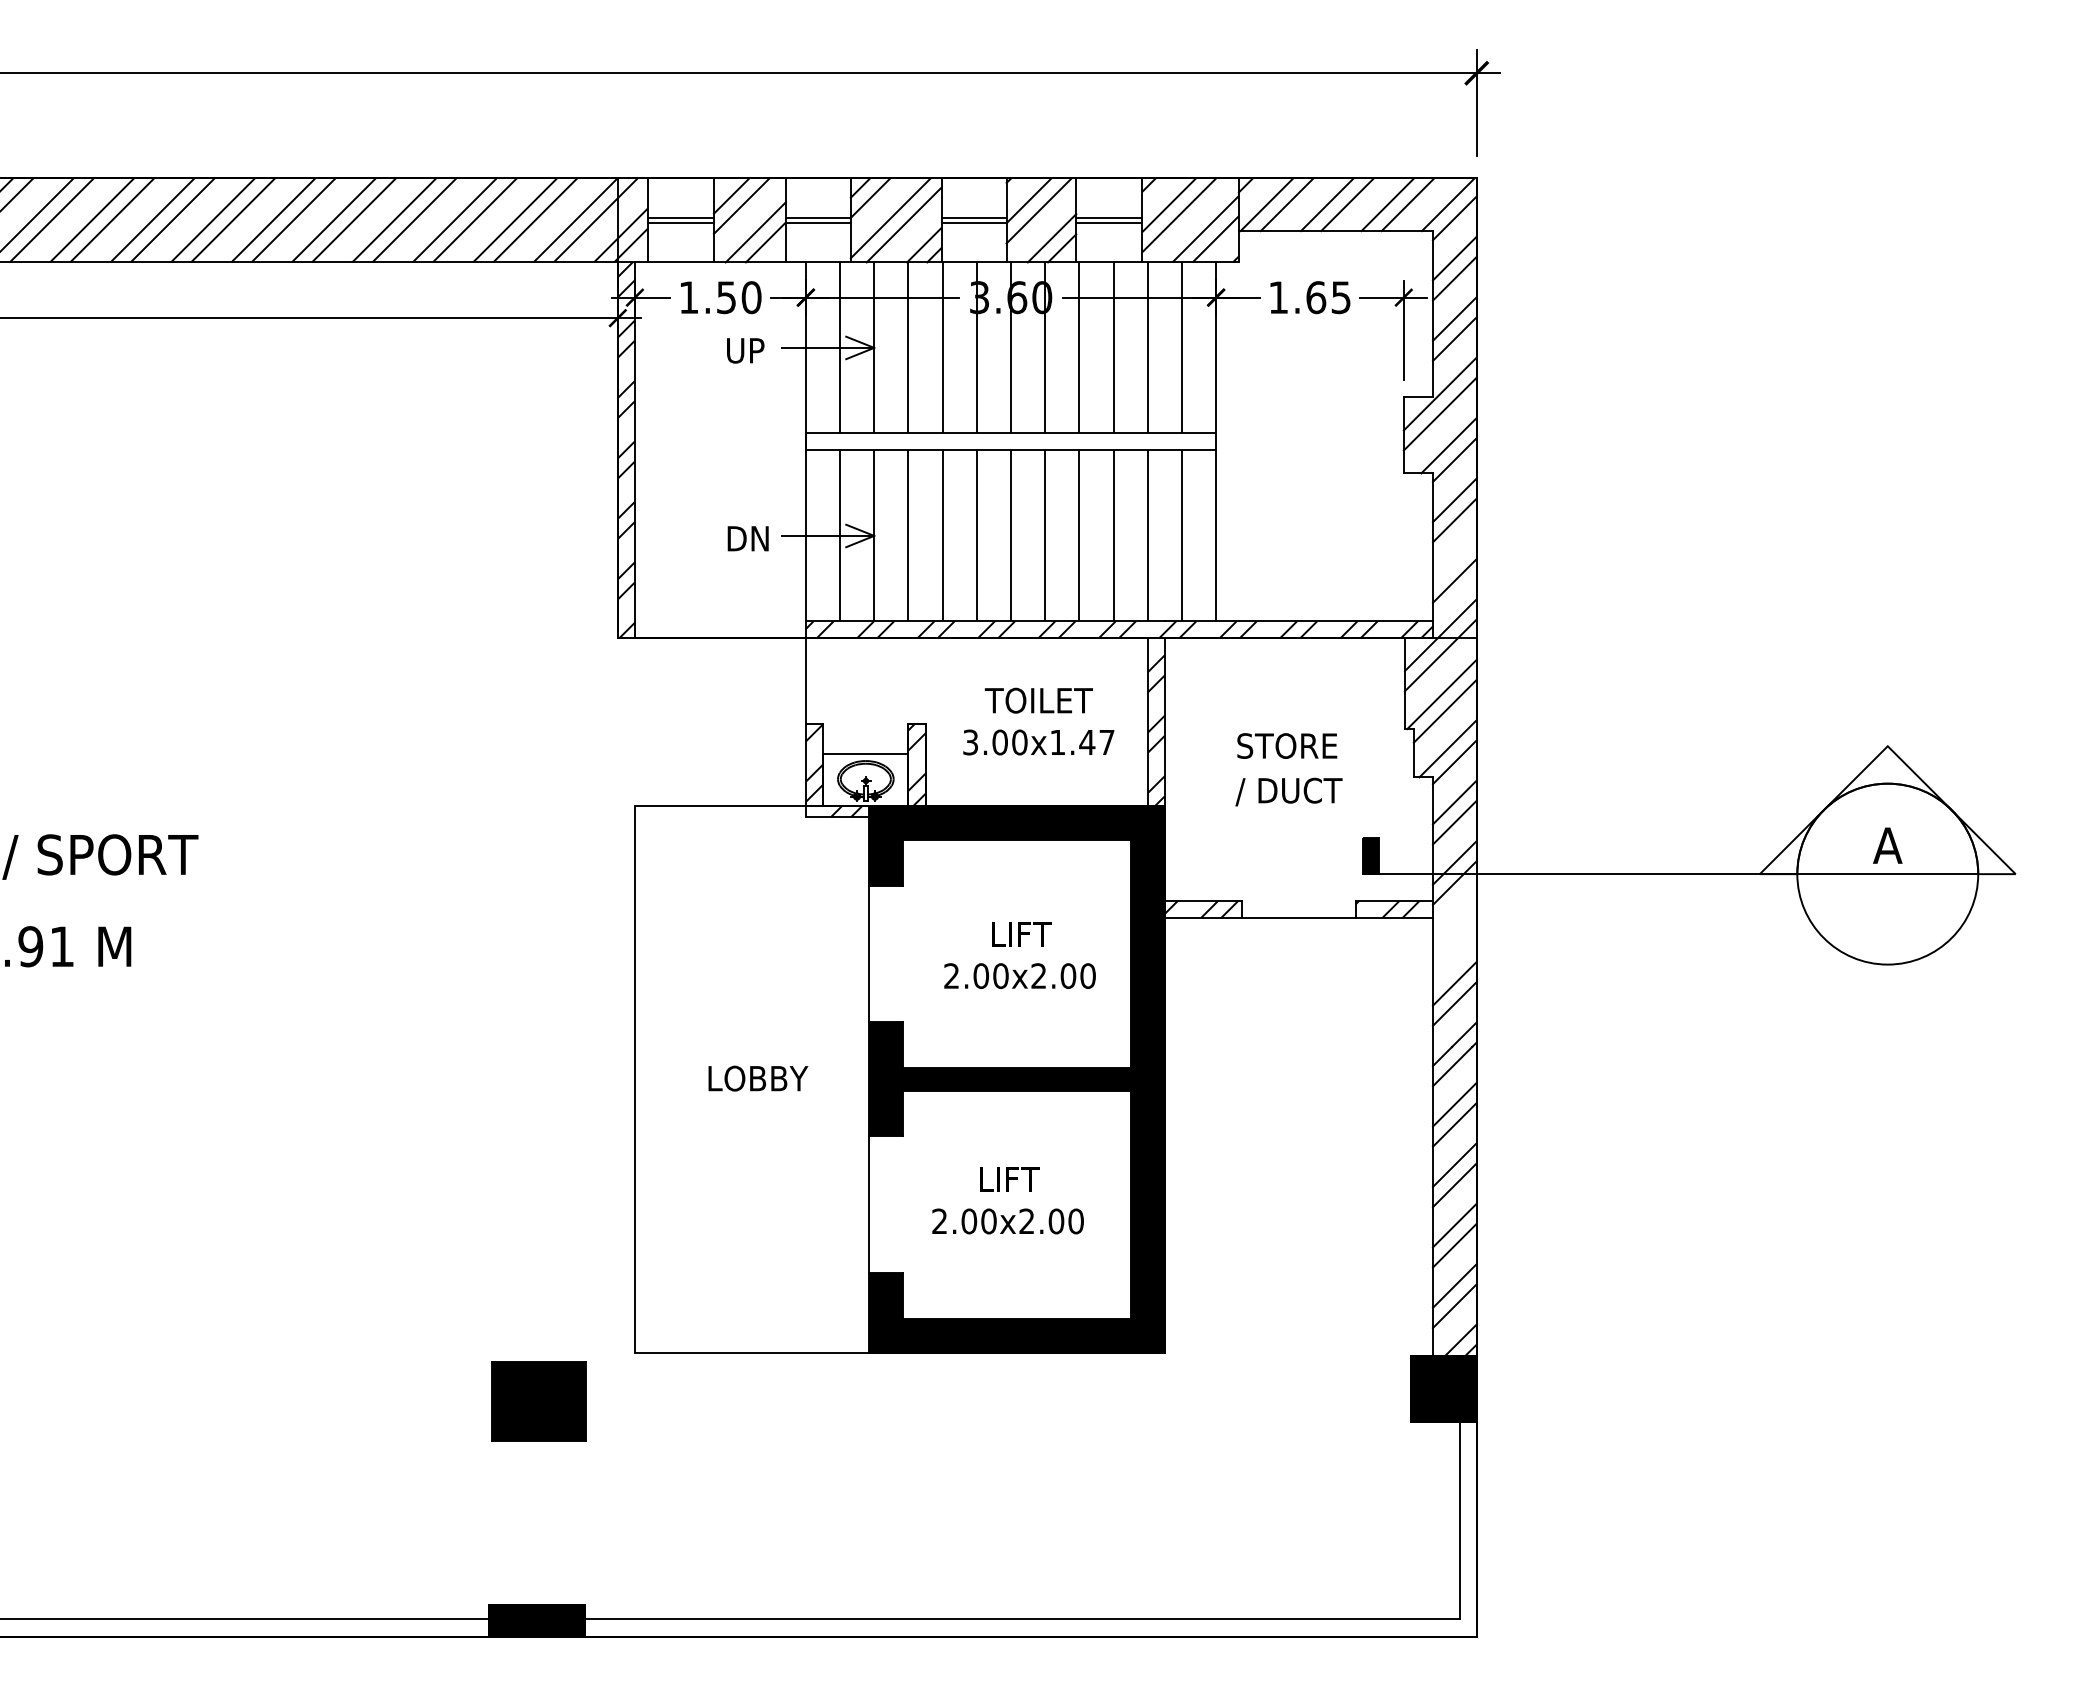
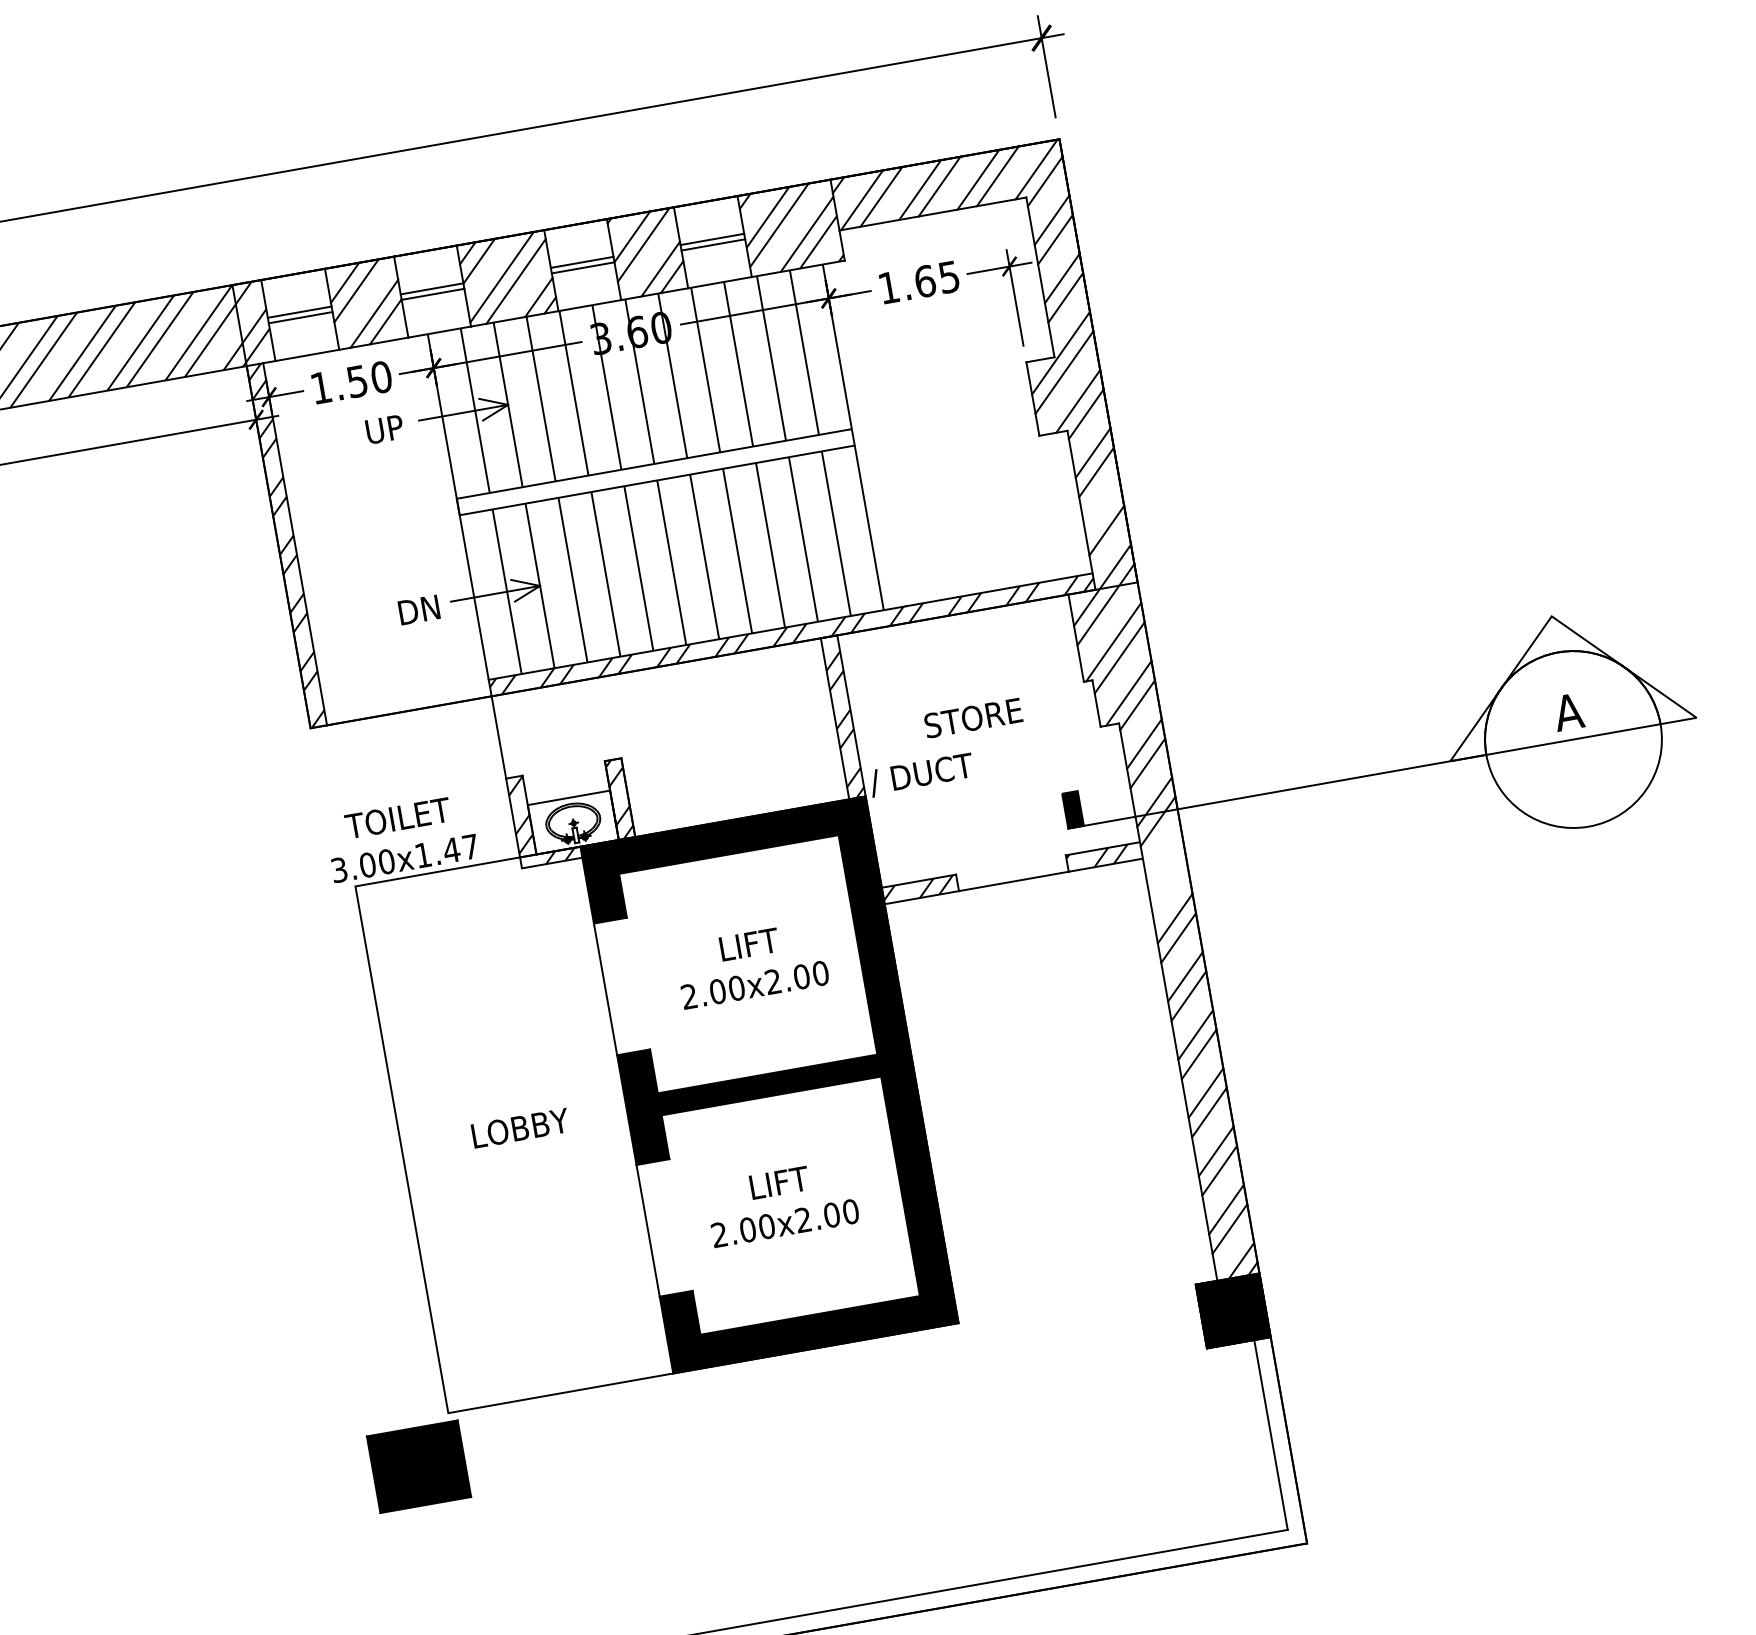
text: (1038, 721) -> (401, 838), moved
text: (1288, 791) -> (921, 774), moved
part: (538, 1401) -> (418, 1466), moved

